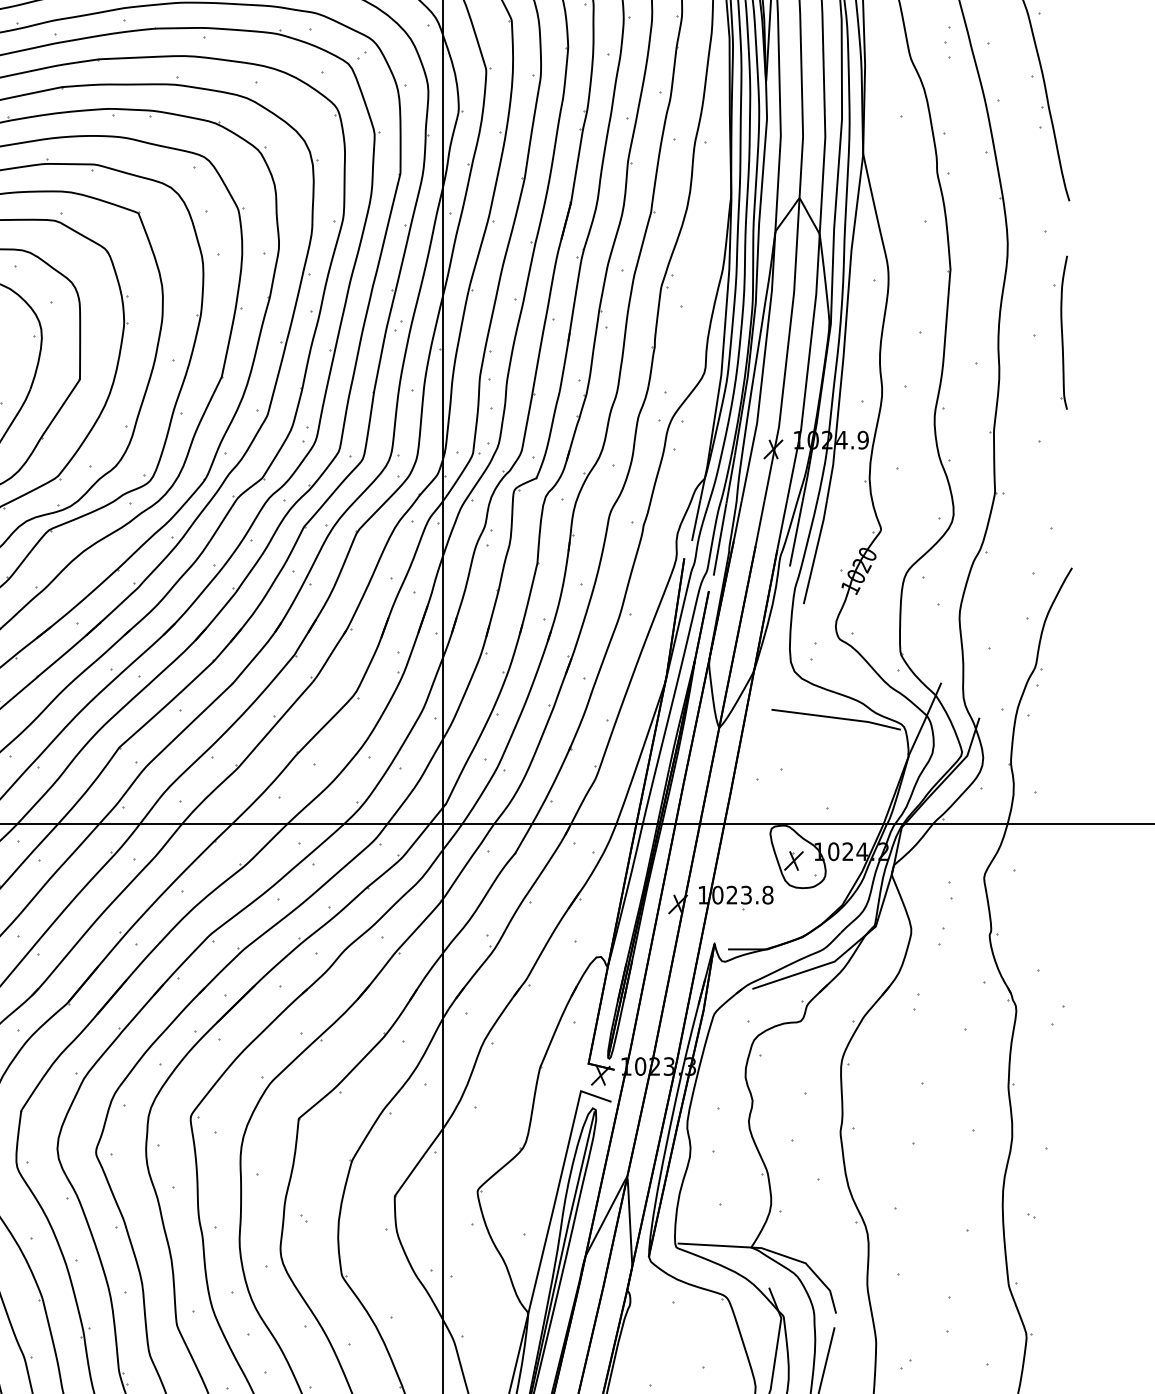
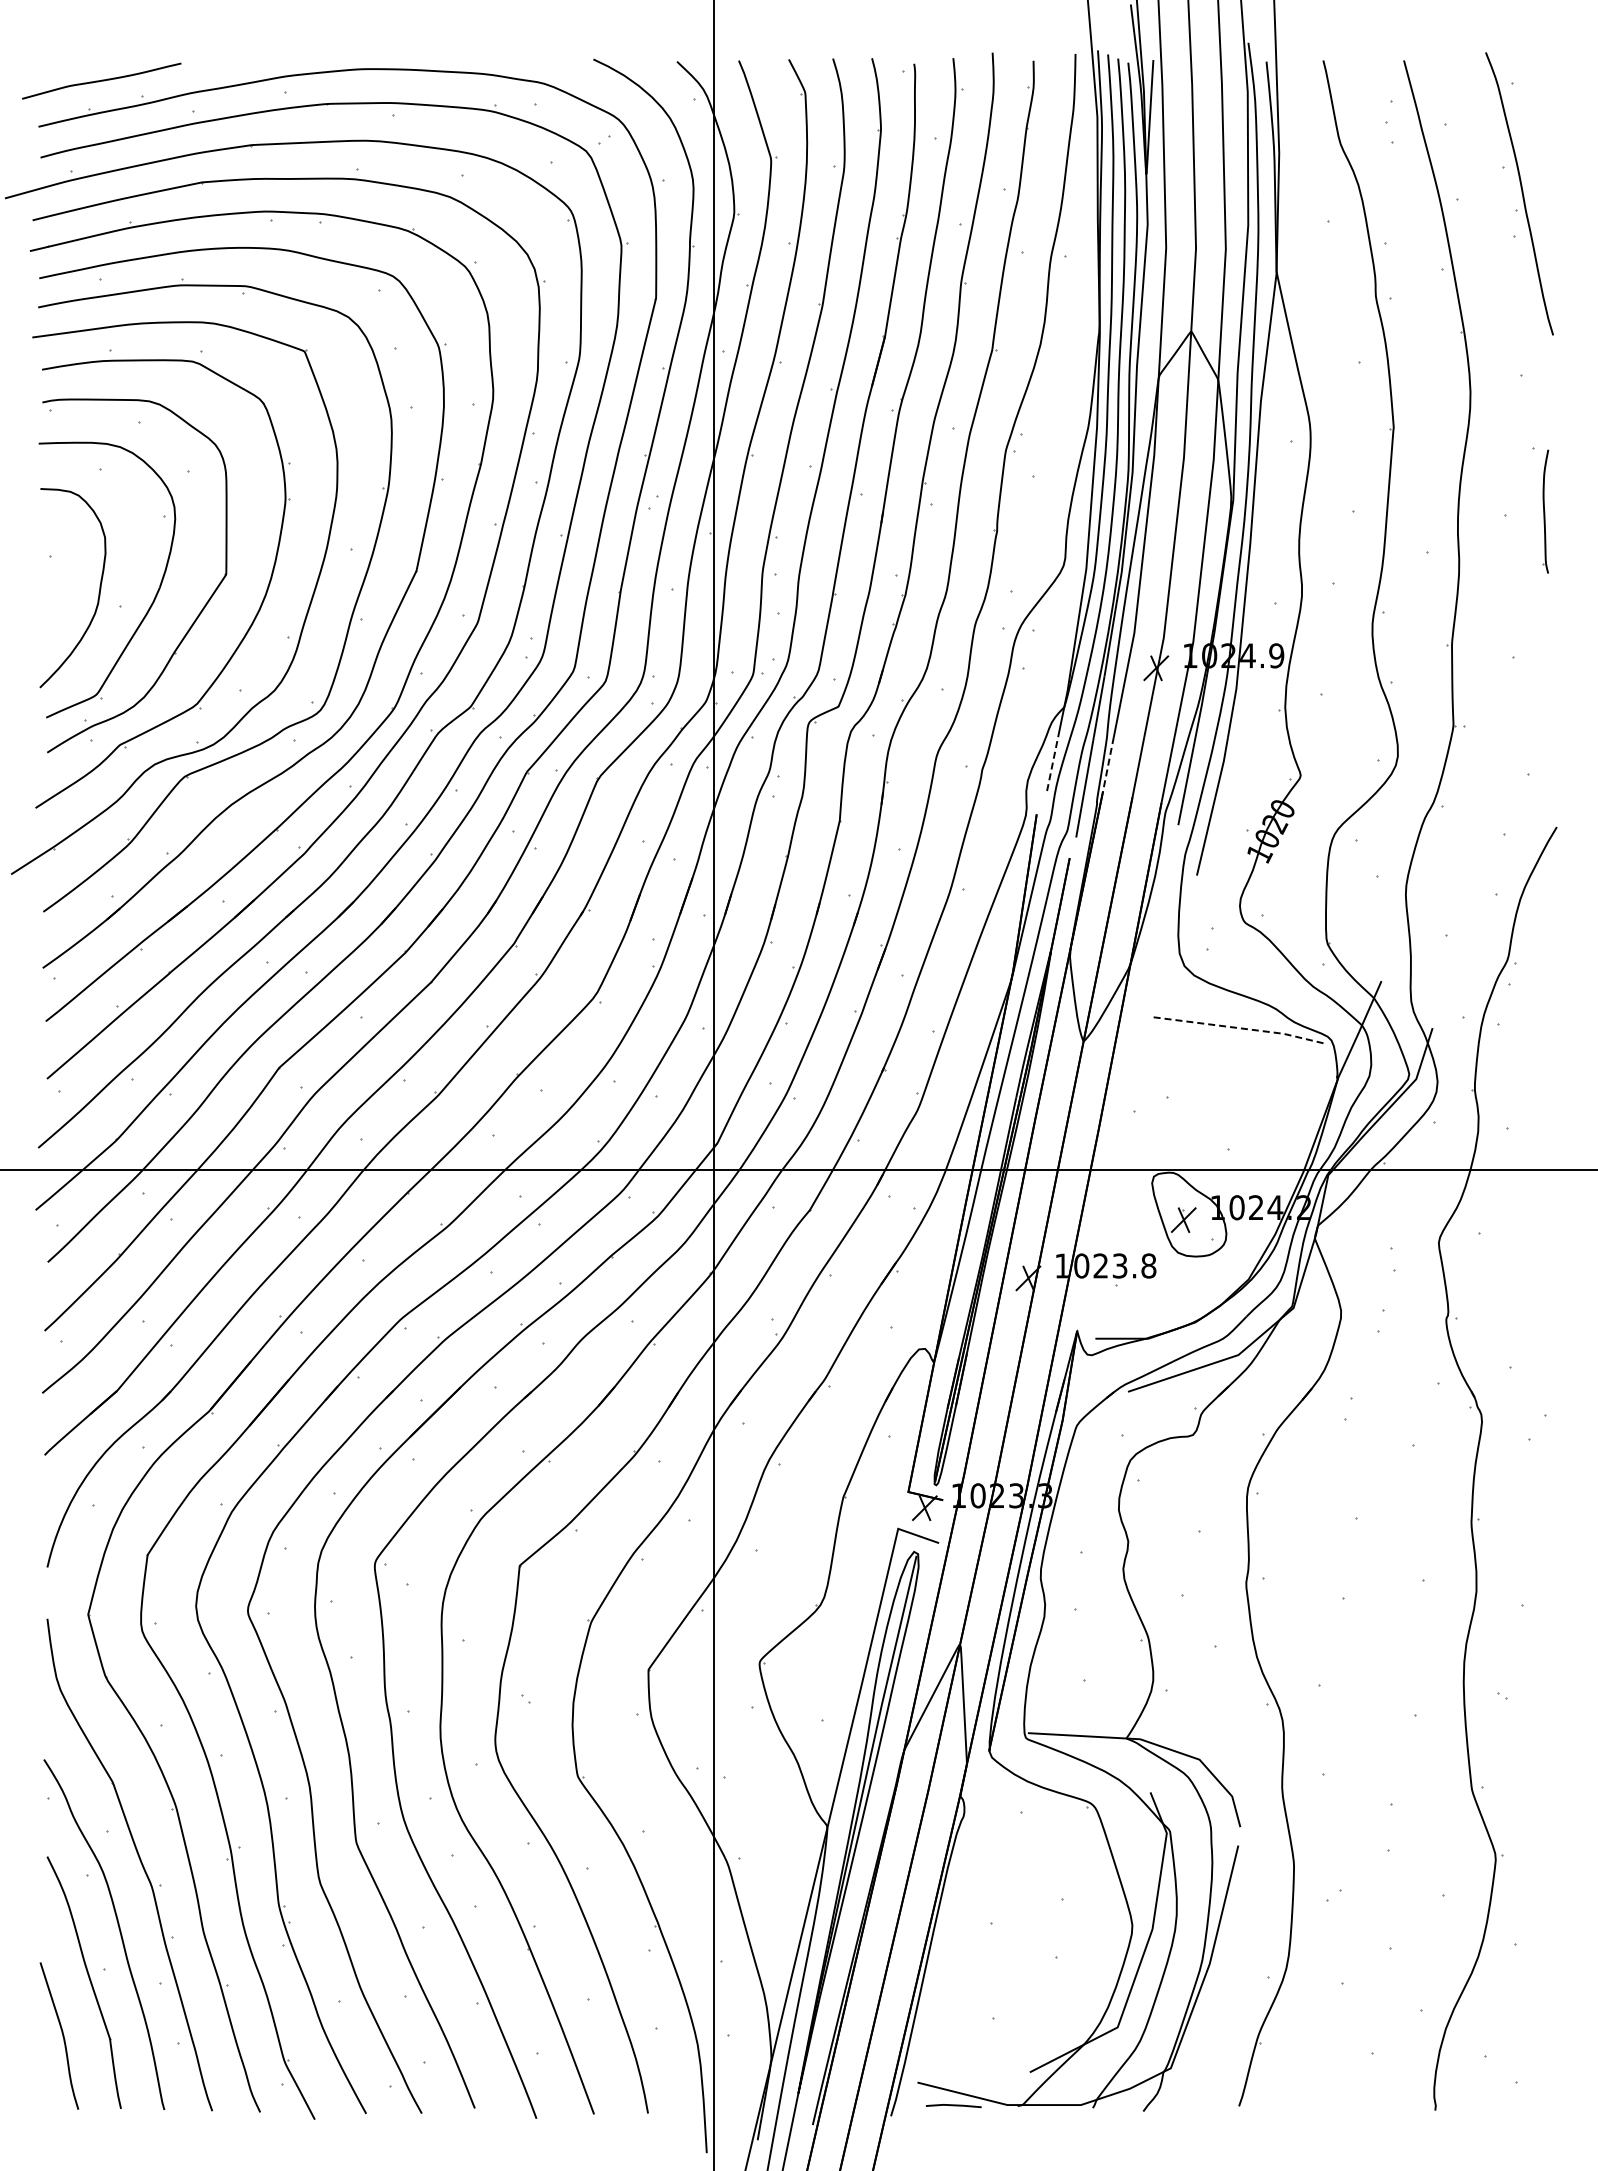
part: (1063, 332) -> (1545, 511), size x0.6
line: (696, 521) -> (1052, 764), solid -> dashed
line: (737, 521) -> (1108, 764), solid -> dashed
line: (837, 718) -> (1241, 1028), solid -> dashed

